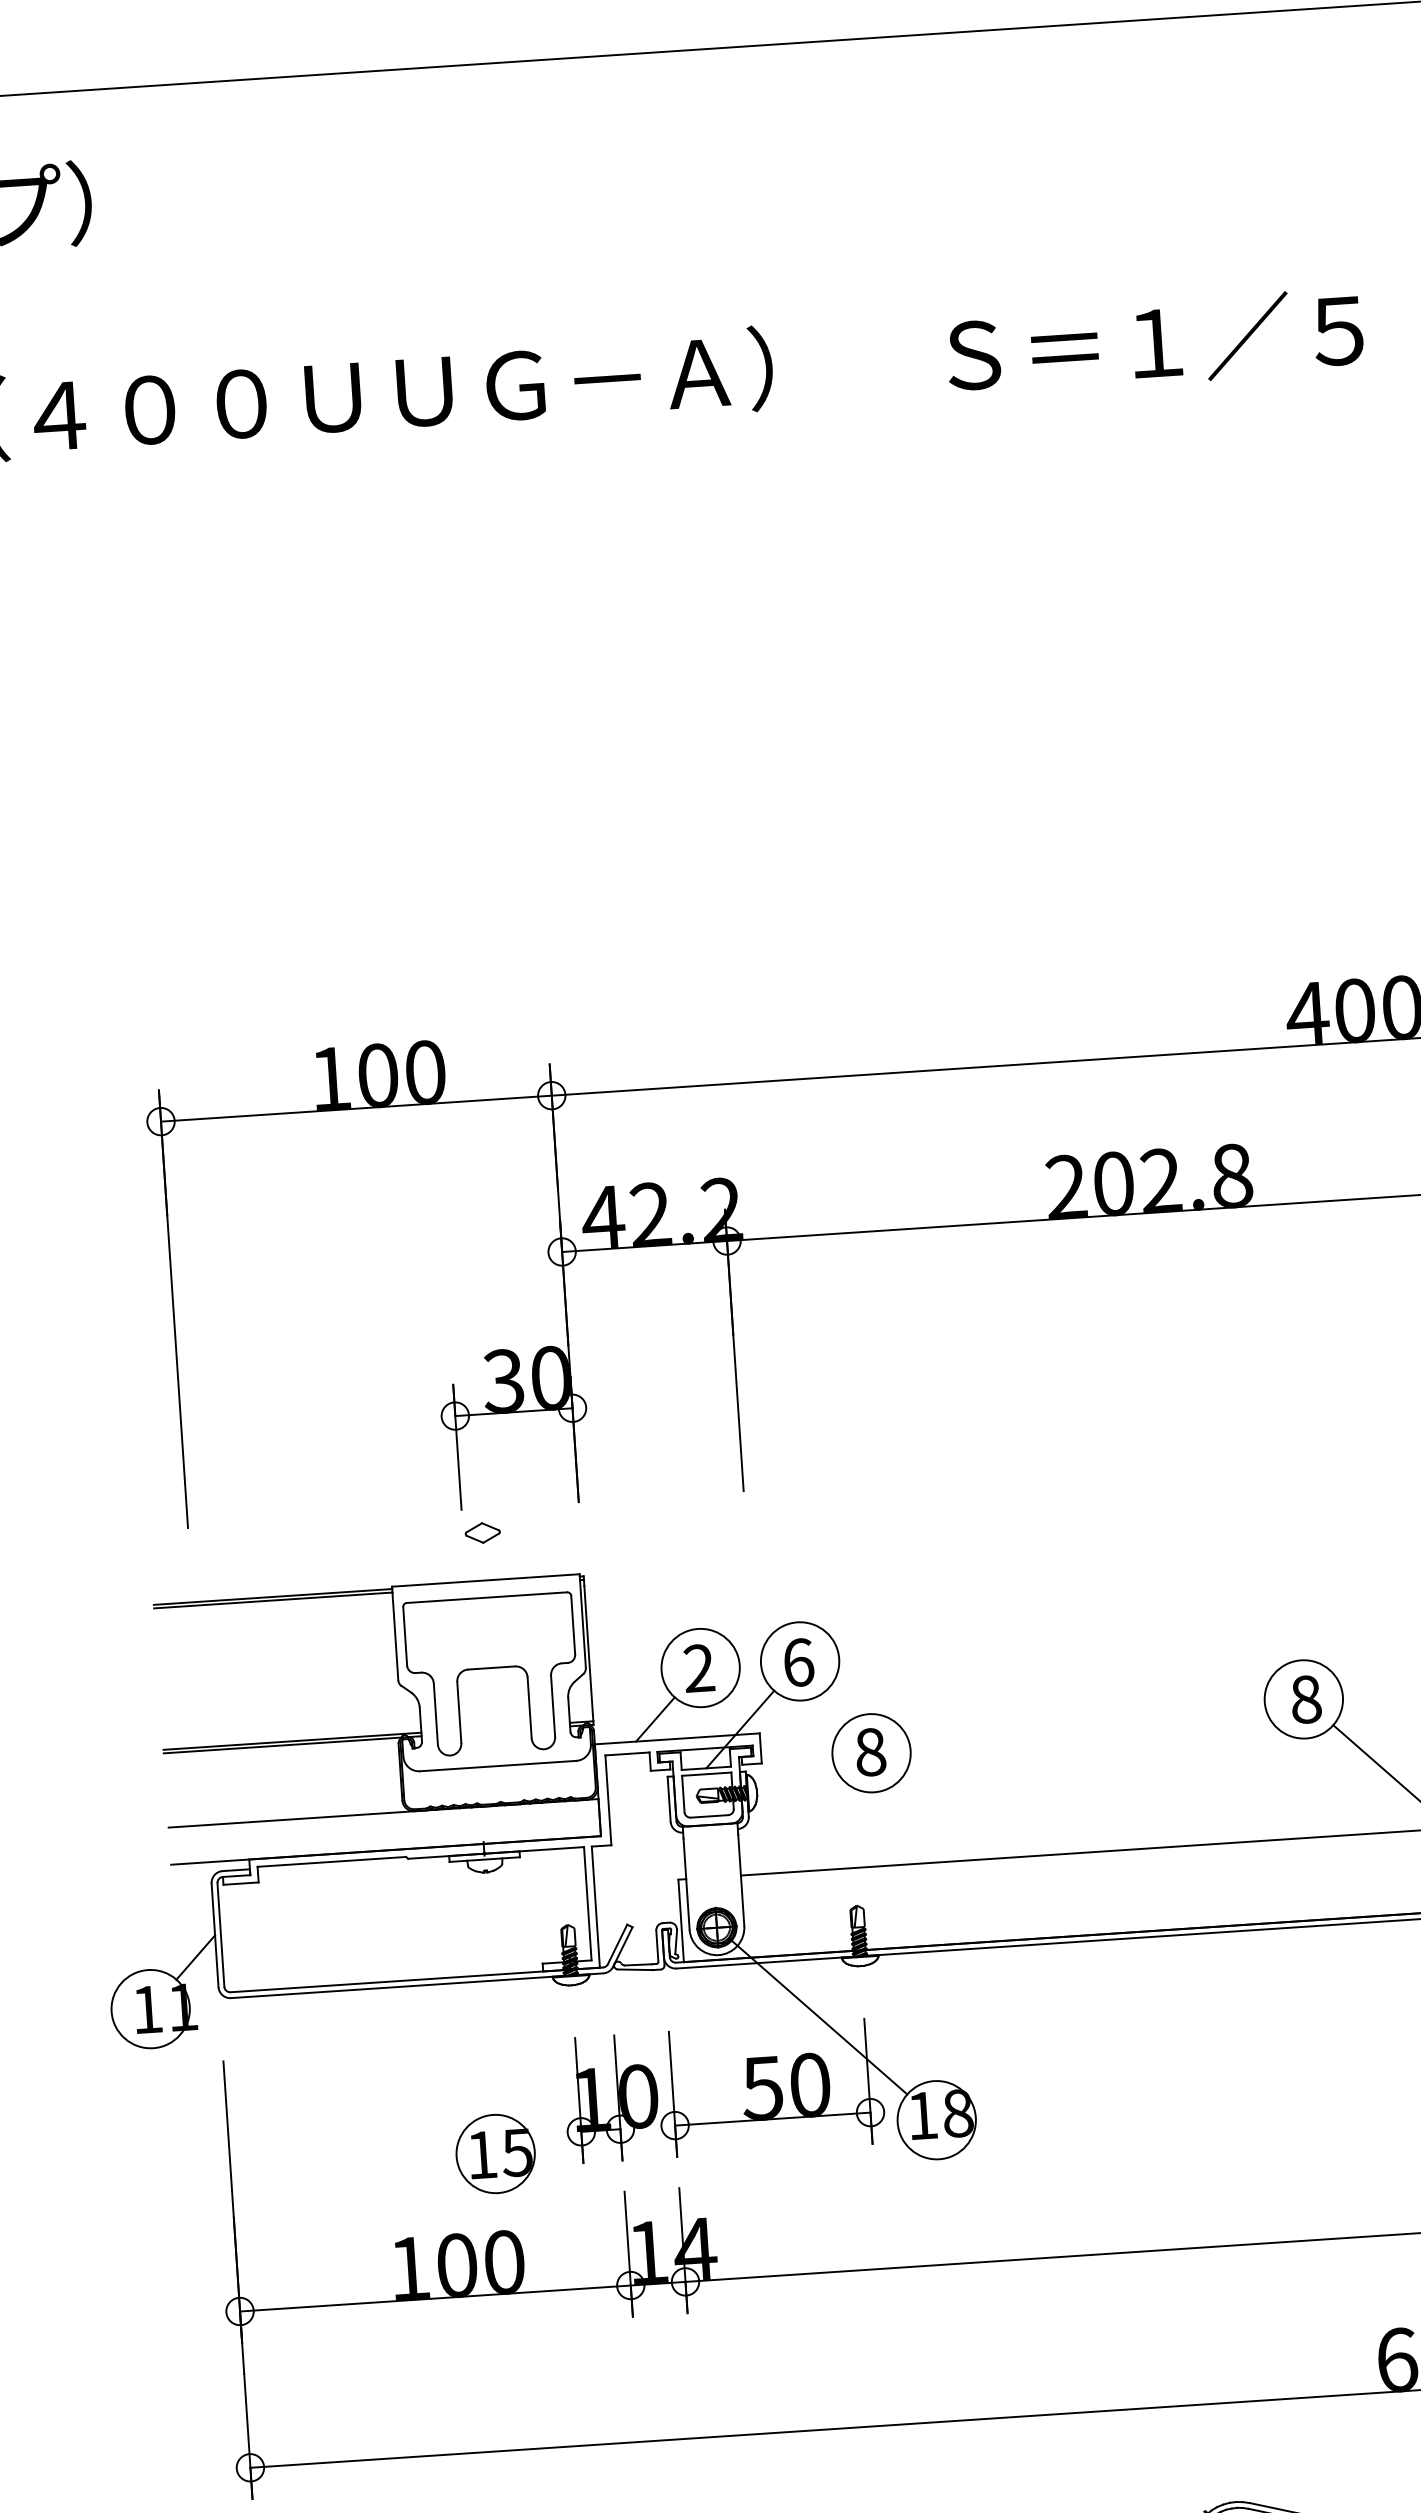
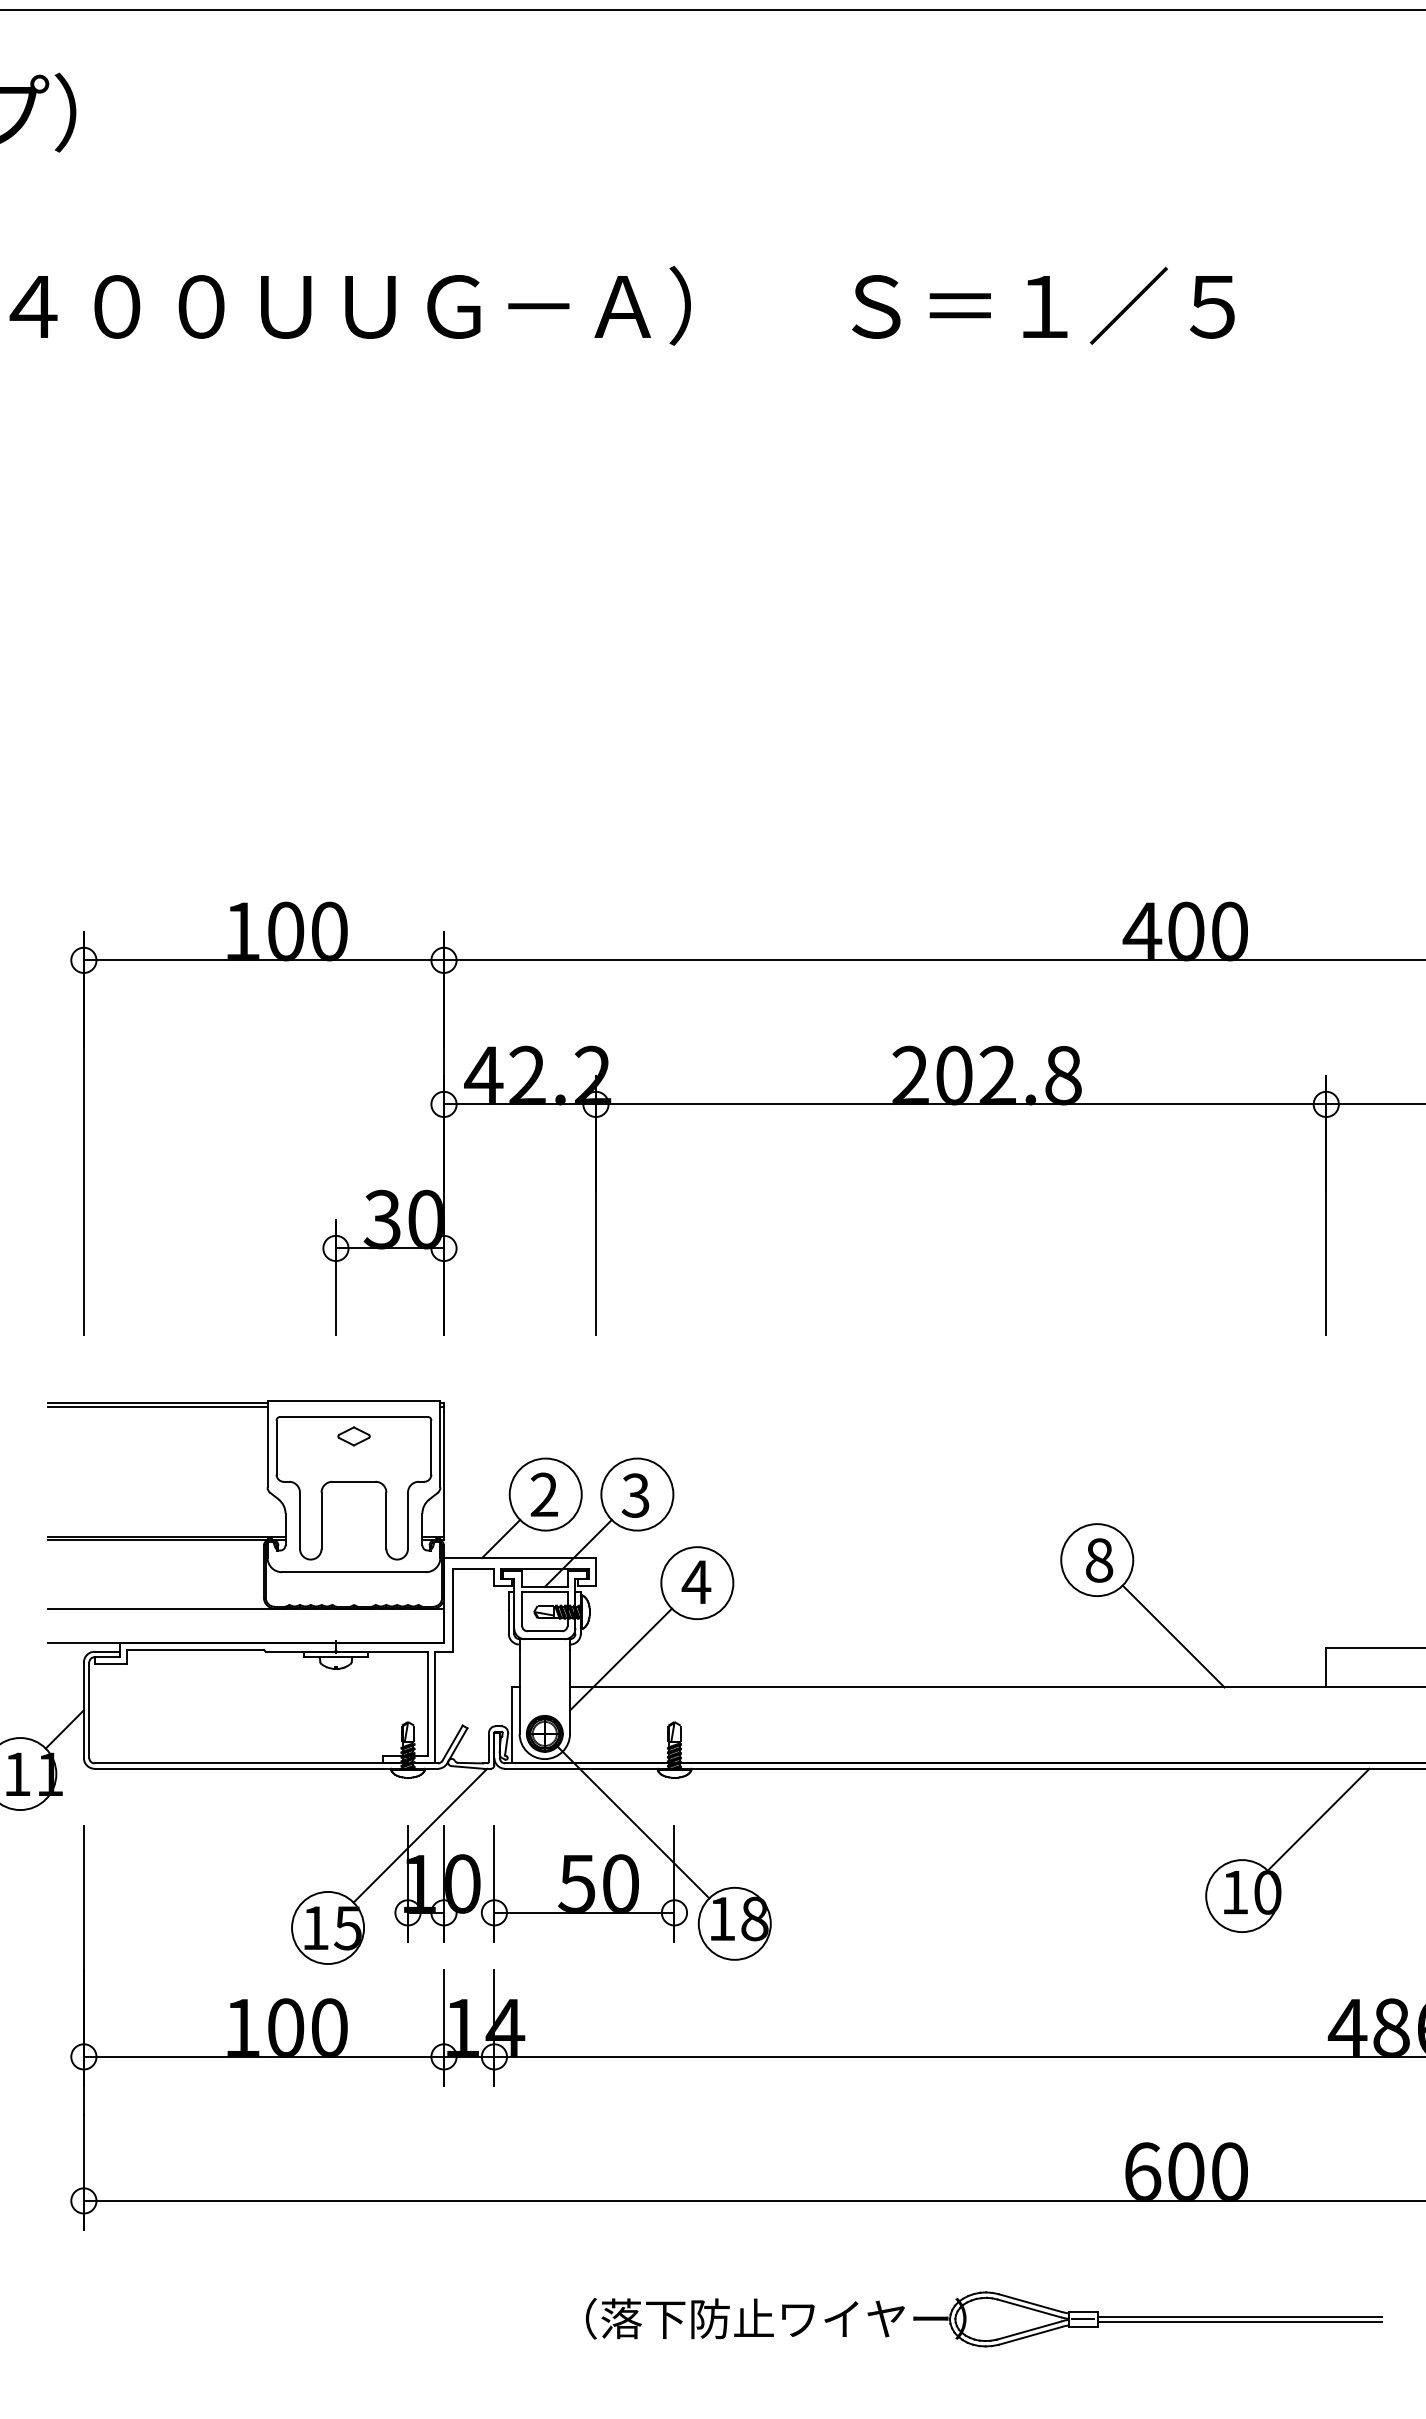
part: (482, 1533) -> (353, 1436), moved
text: (798, 1662) -> (635, 1495), 6 -> 3
text: (870, 1752) -> (696, 1582), 8 -> 4
line: (793, 1841) -> (620, 1659), added
line: (589, 2046) -> (420, 1835), added

